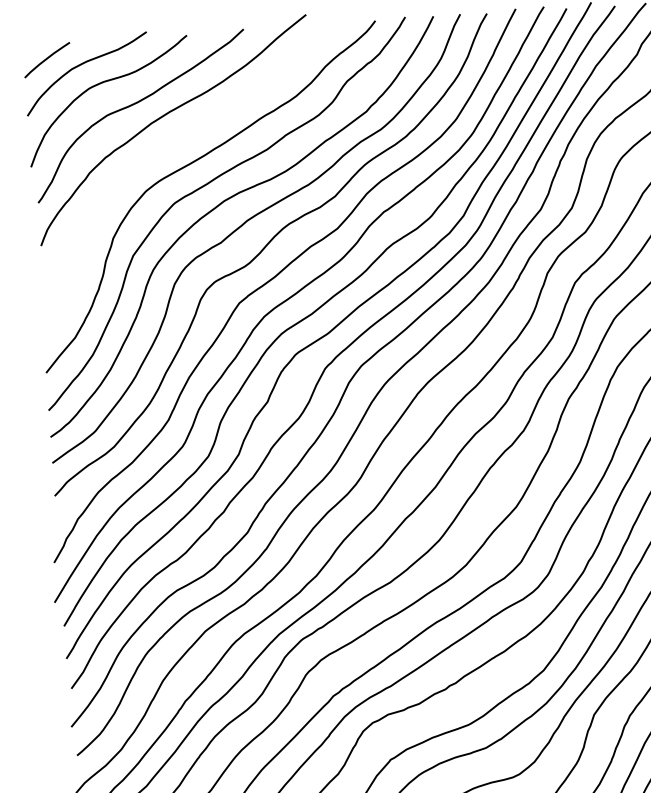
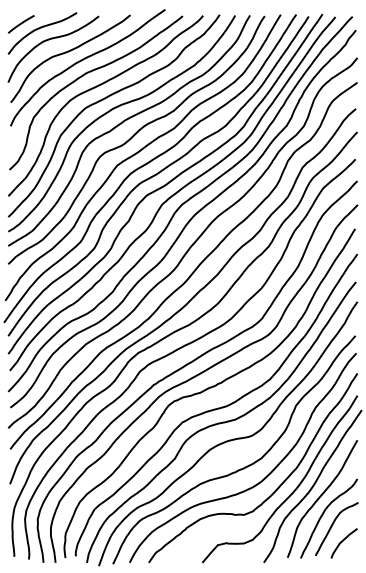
curve: (171, 142) -> (86, 74), added

